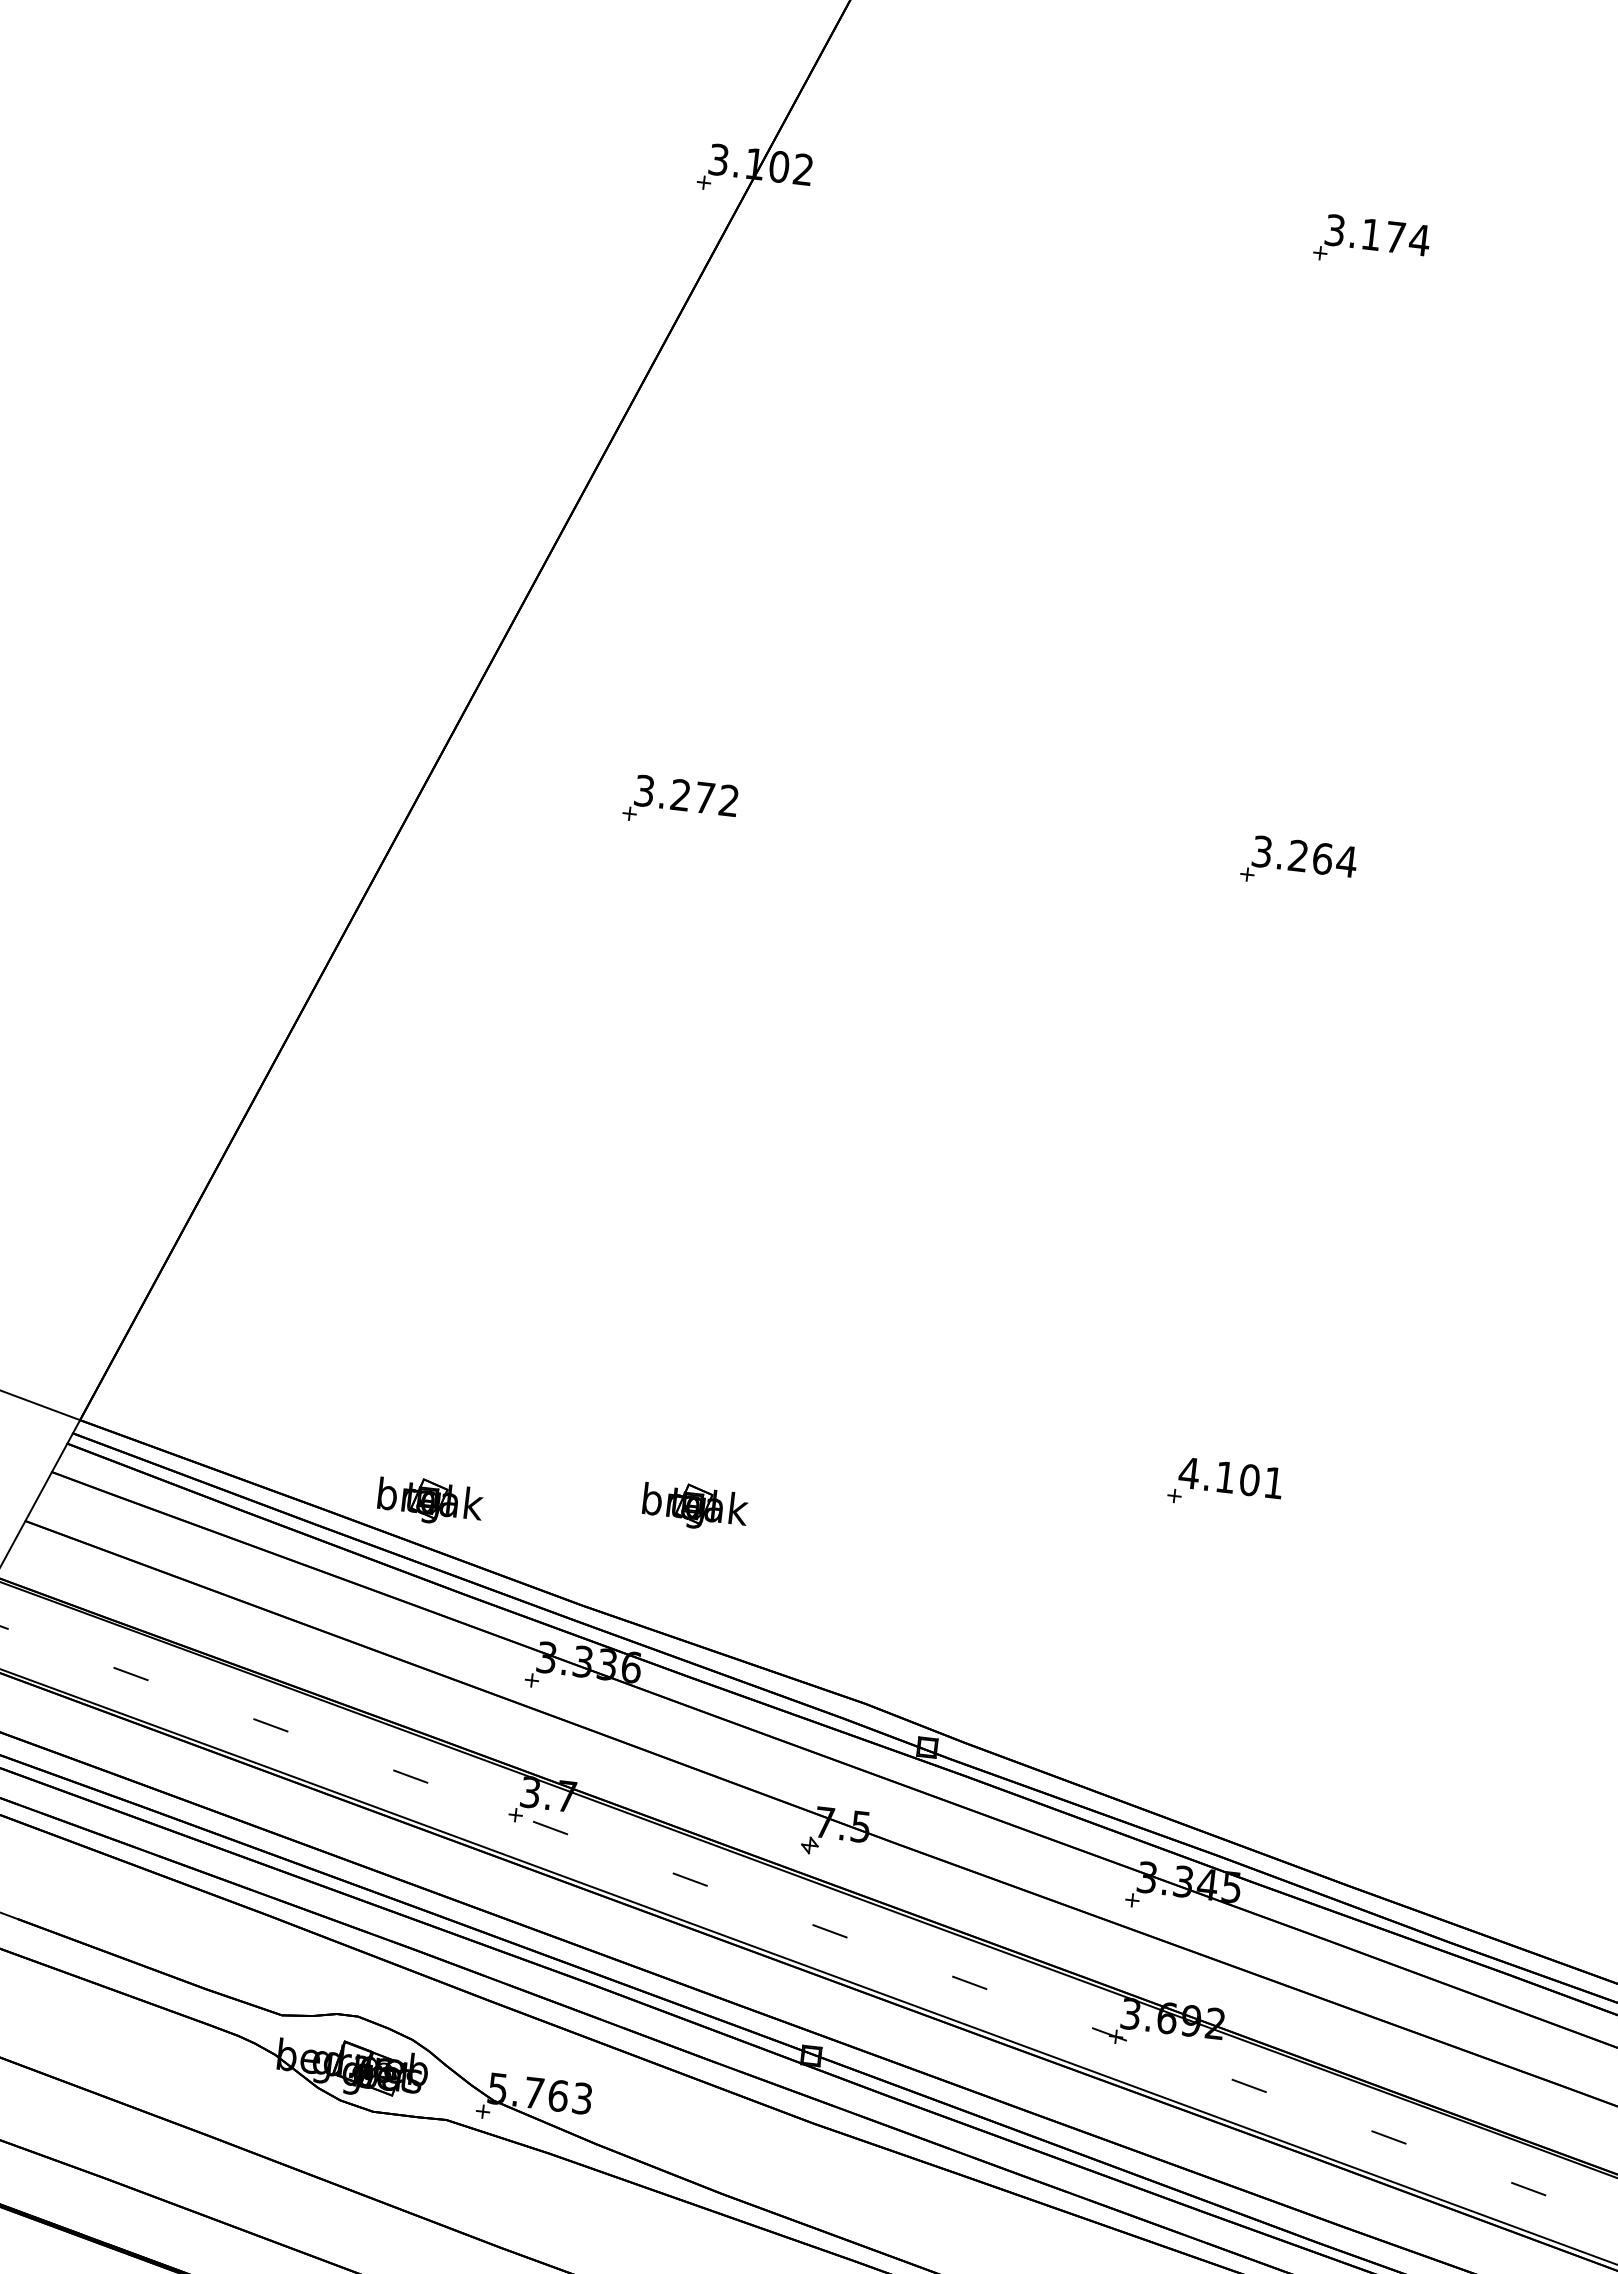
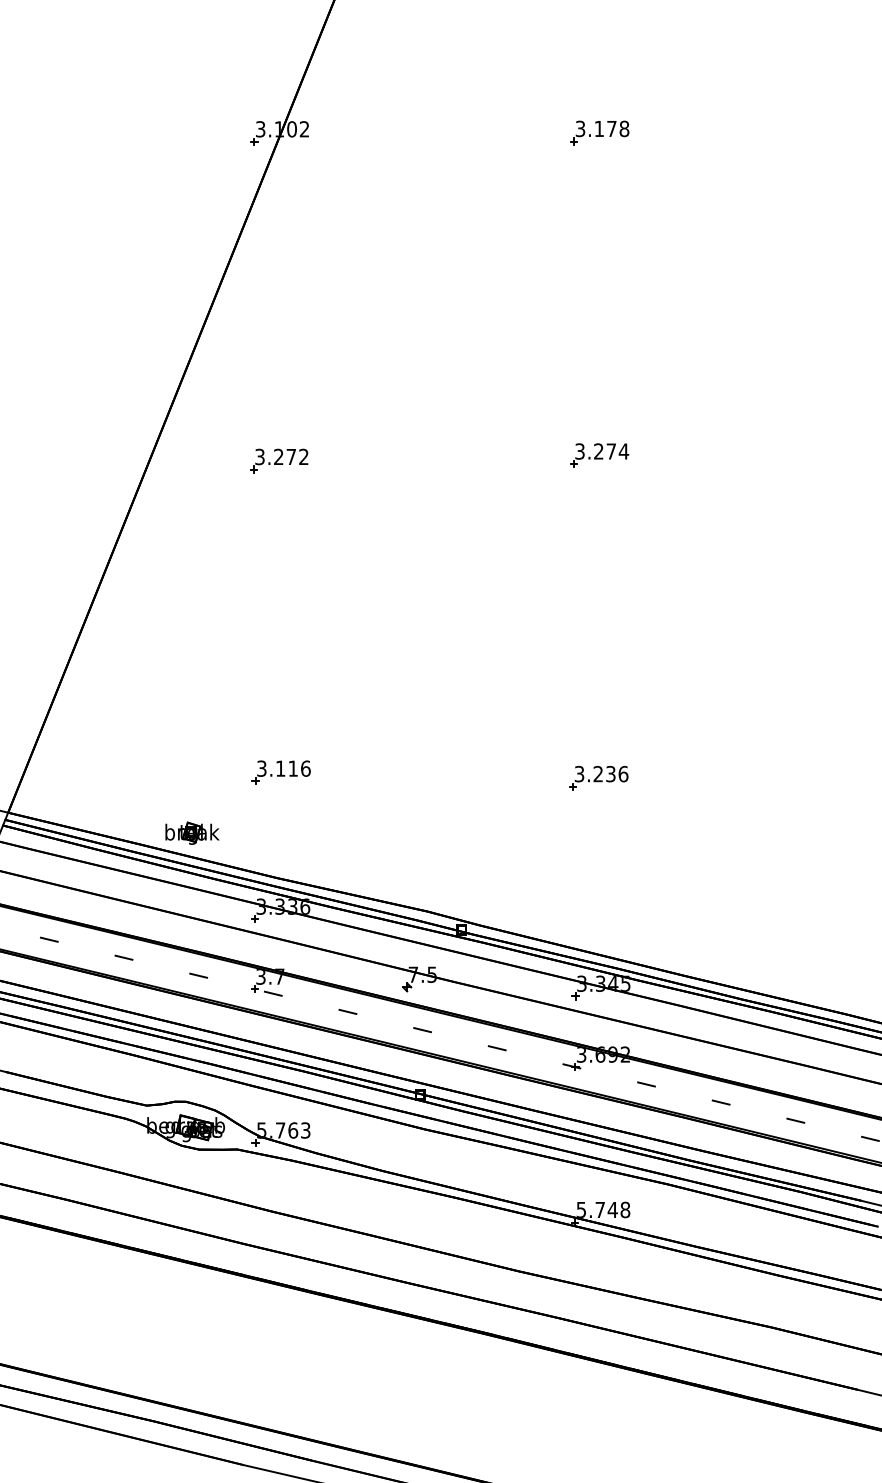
text: (1419, 239) -> (624, 128), 3.174 -> 3.178
text: (1322, 858) -> (611, 451), 3.264 -> 3.274
part: (613, 1403) -> (280, 772), added
text: (1231, 1476) -> (601, 773), 4.101 -> 3.236
part: (695, 1504) -> (328, 819), removed

